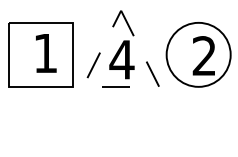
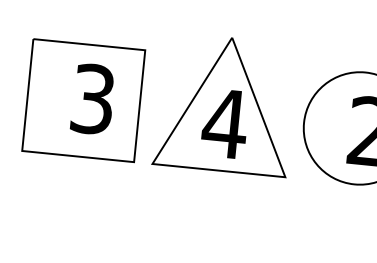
text: (45, 53) -> (92, 99), 1 -> 3
line: (120, 86) -> (217, 170), dashed -> solid

